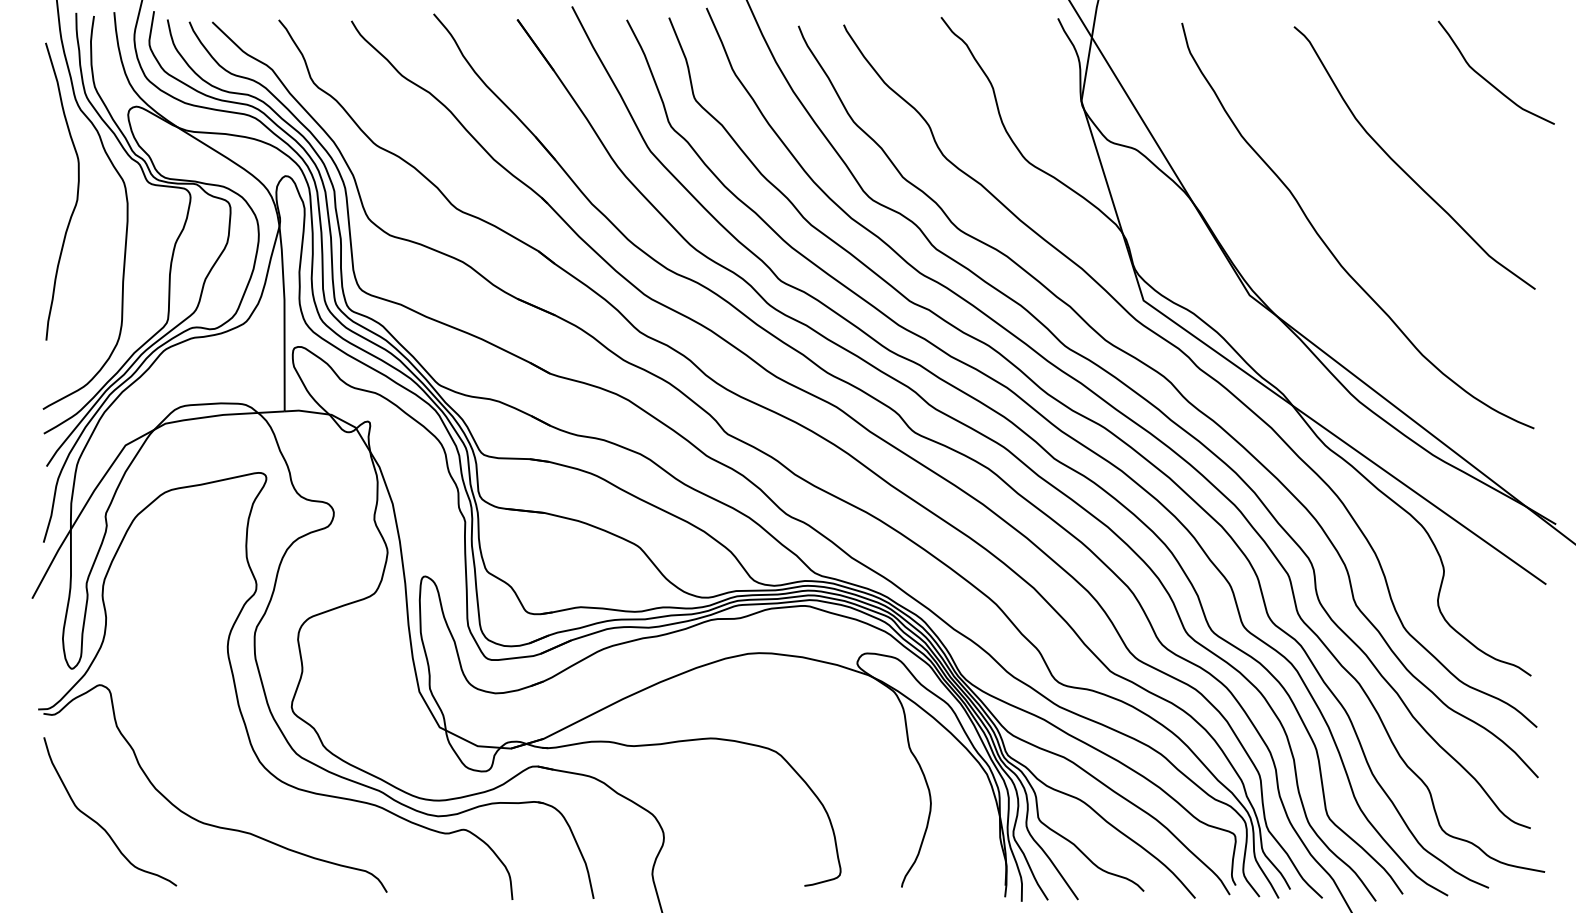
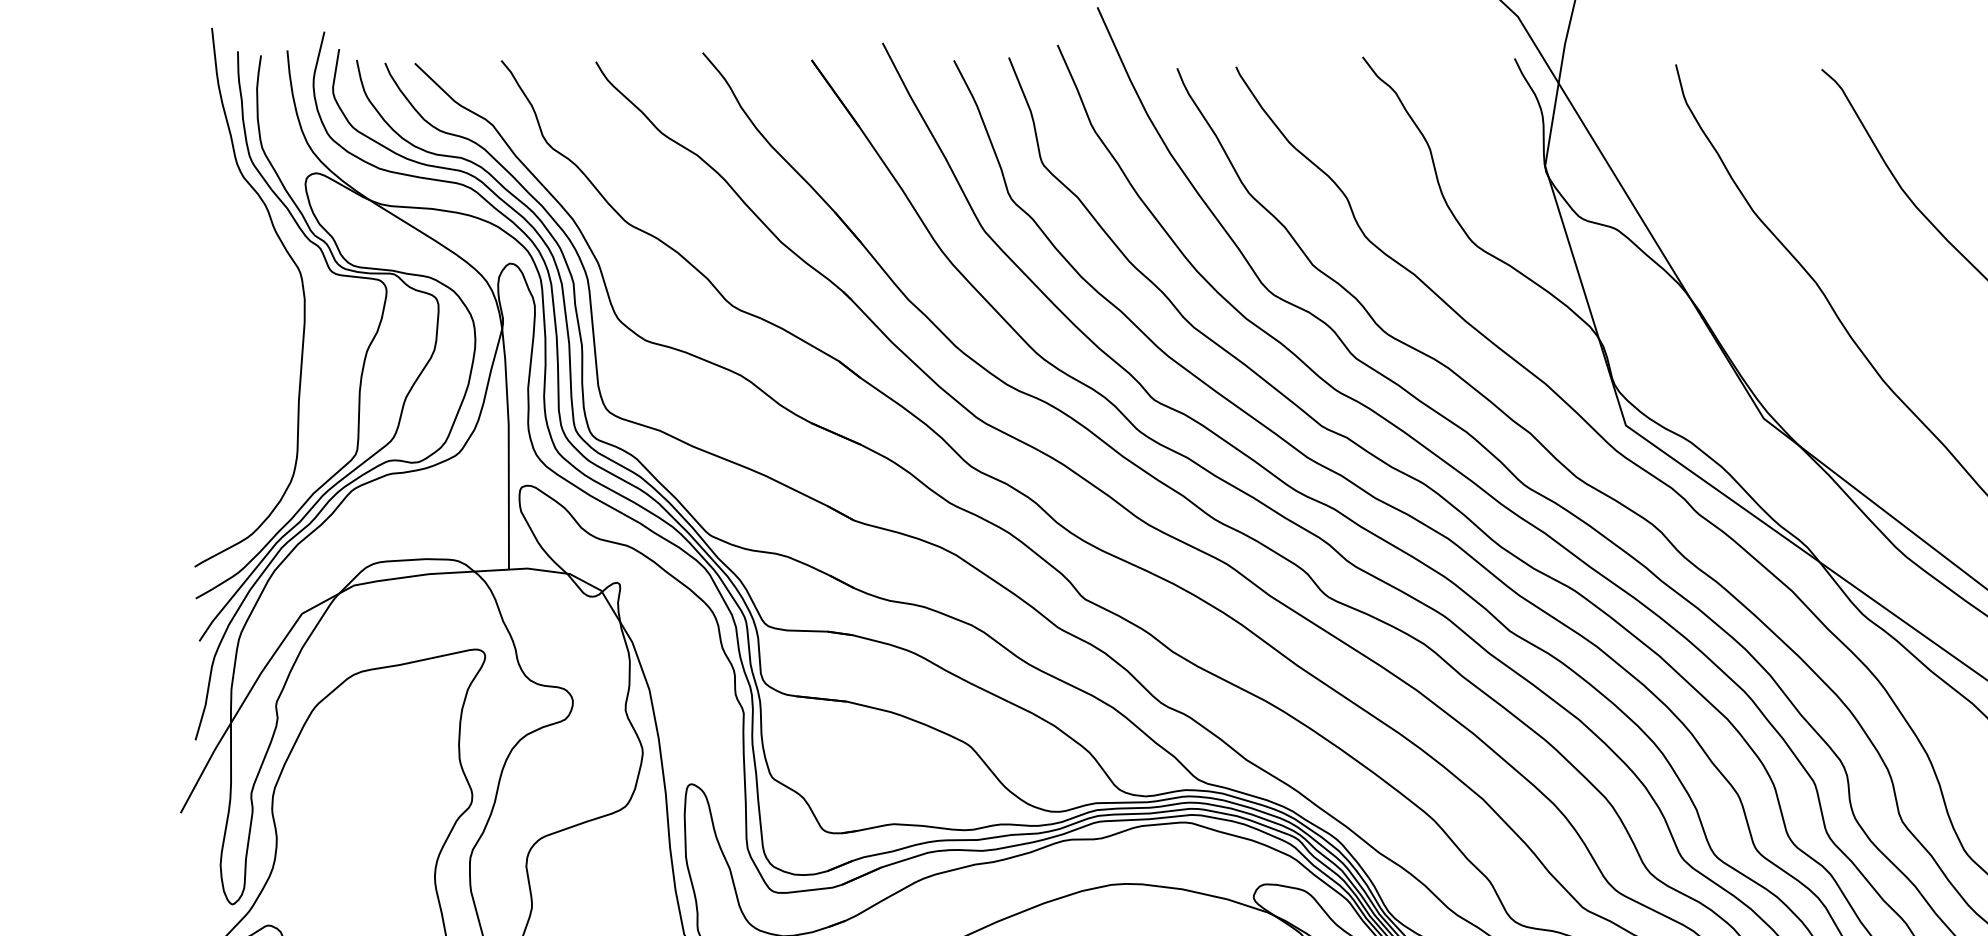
curve: (76, 194) -> (238, 287), removed

